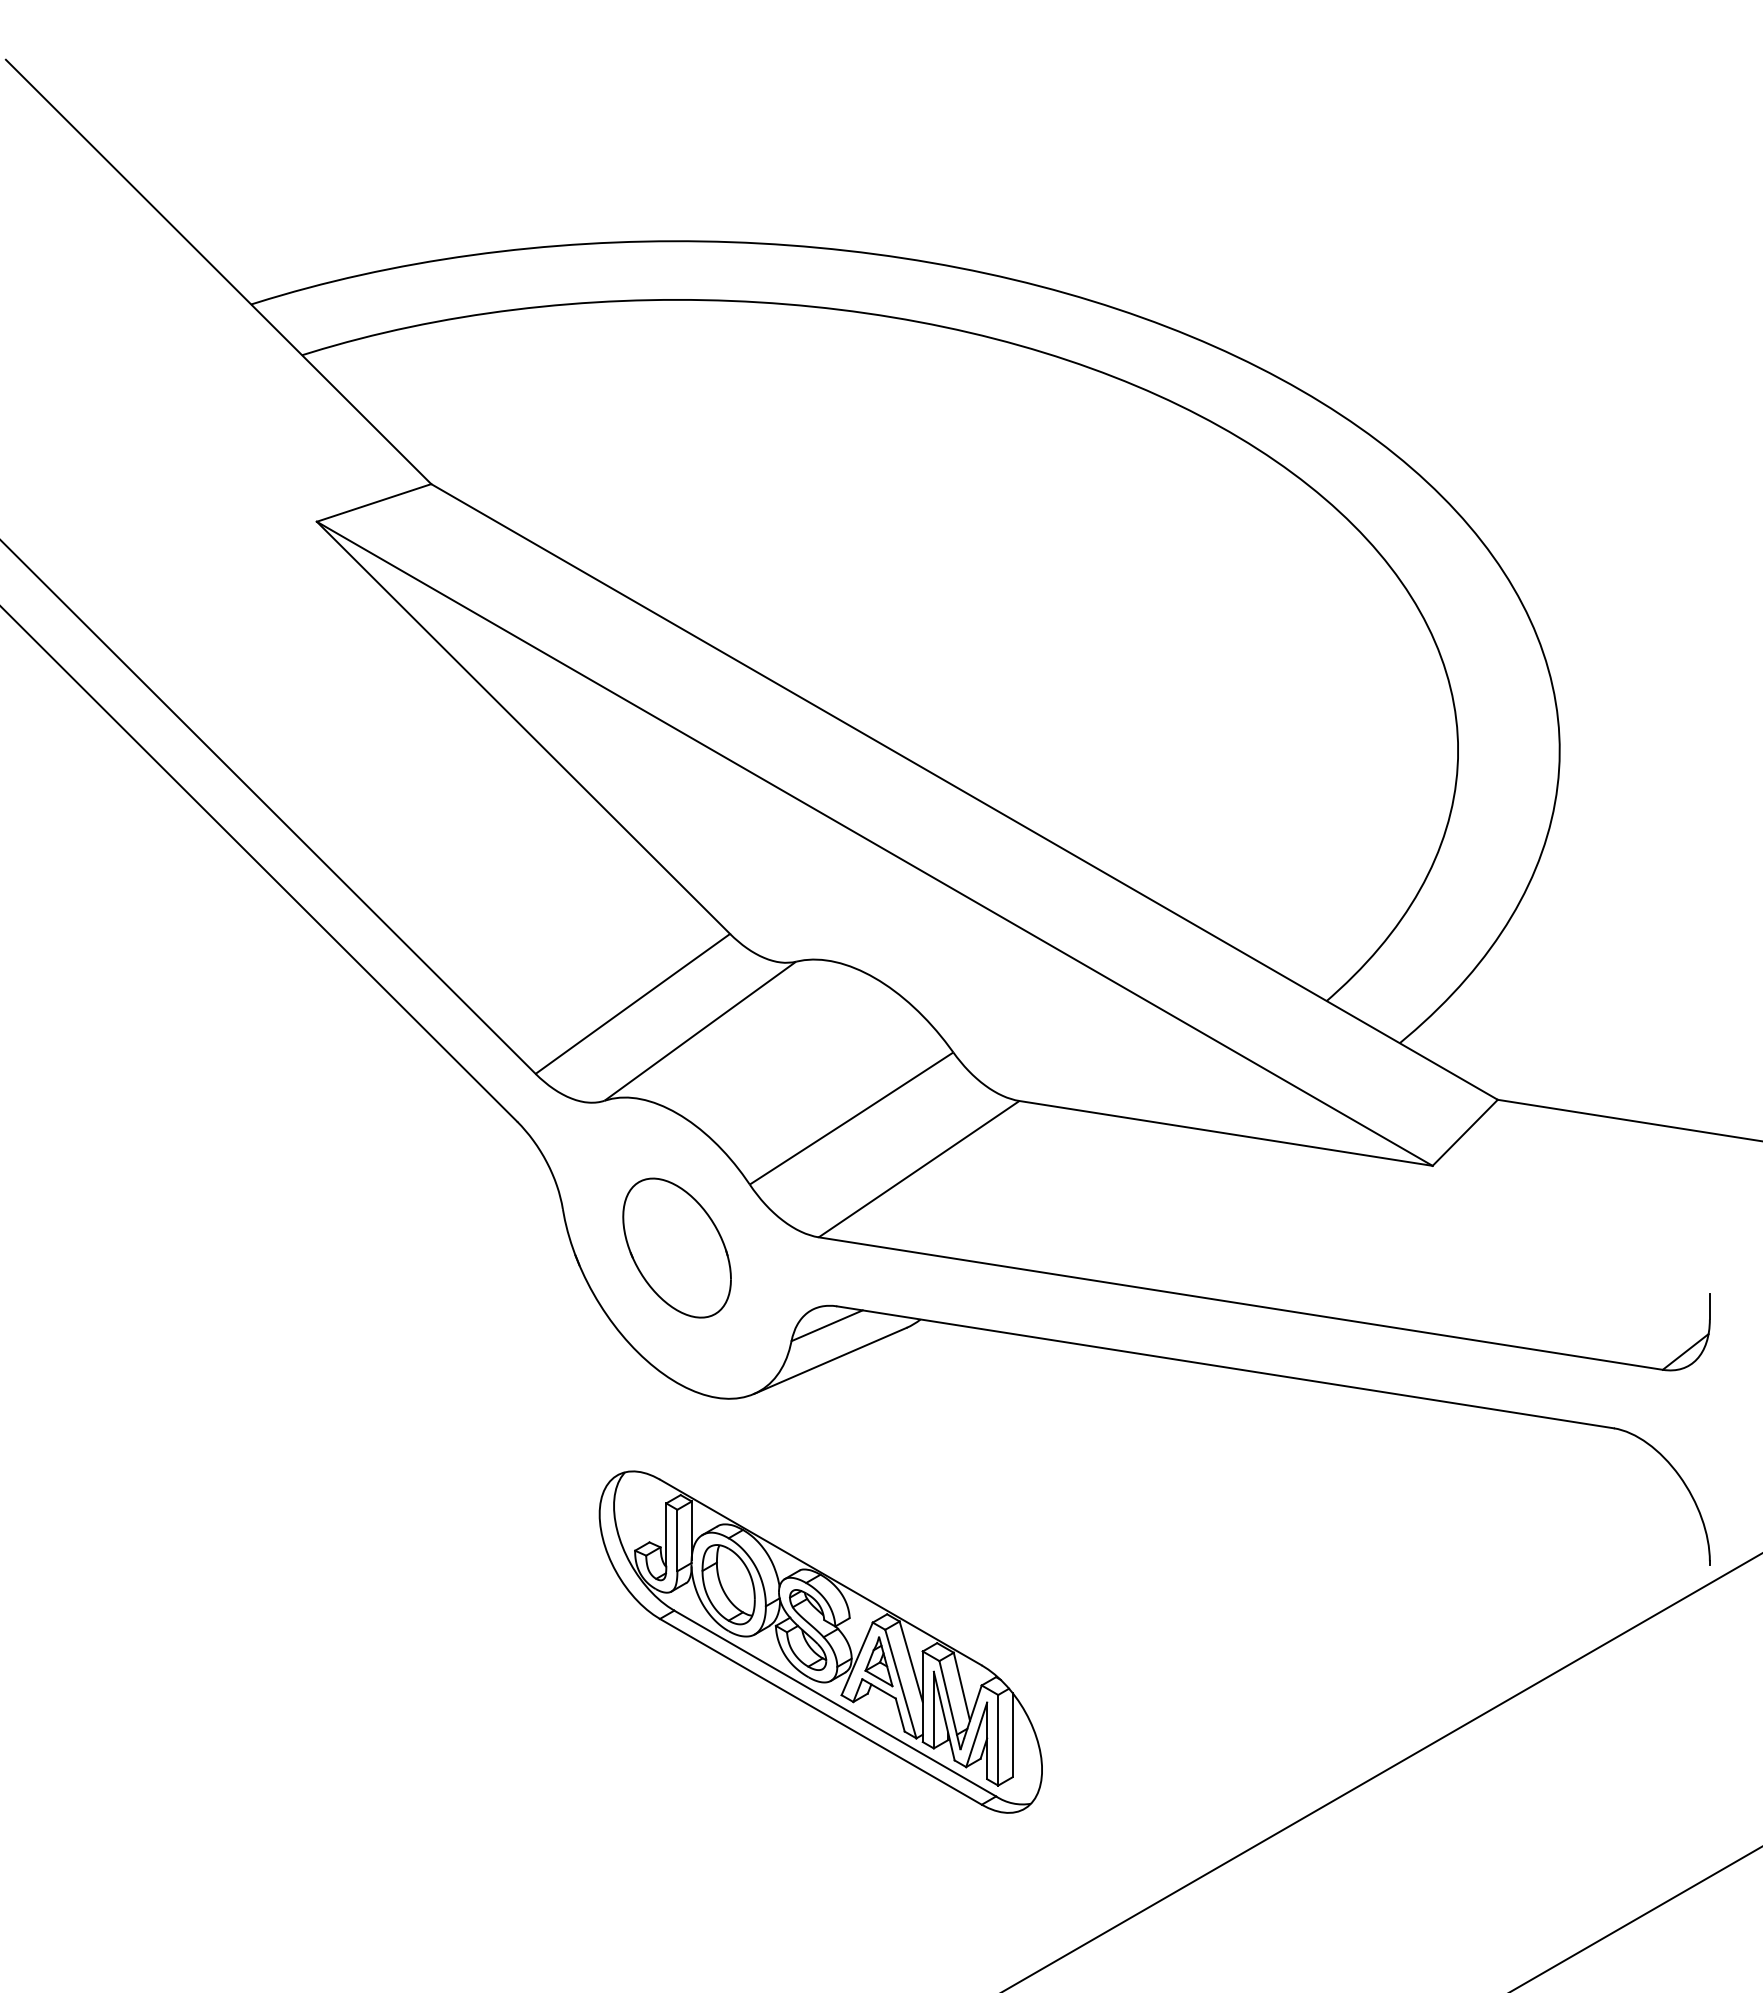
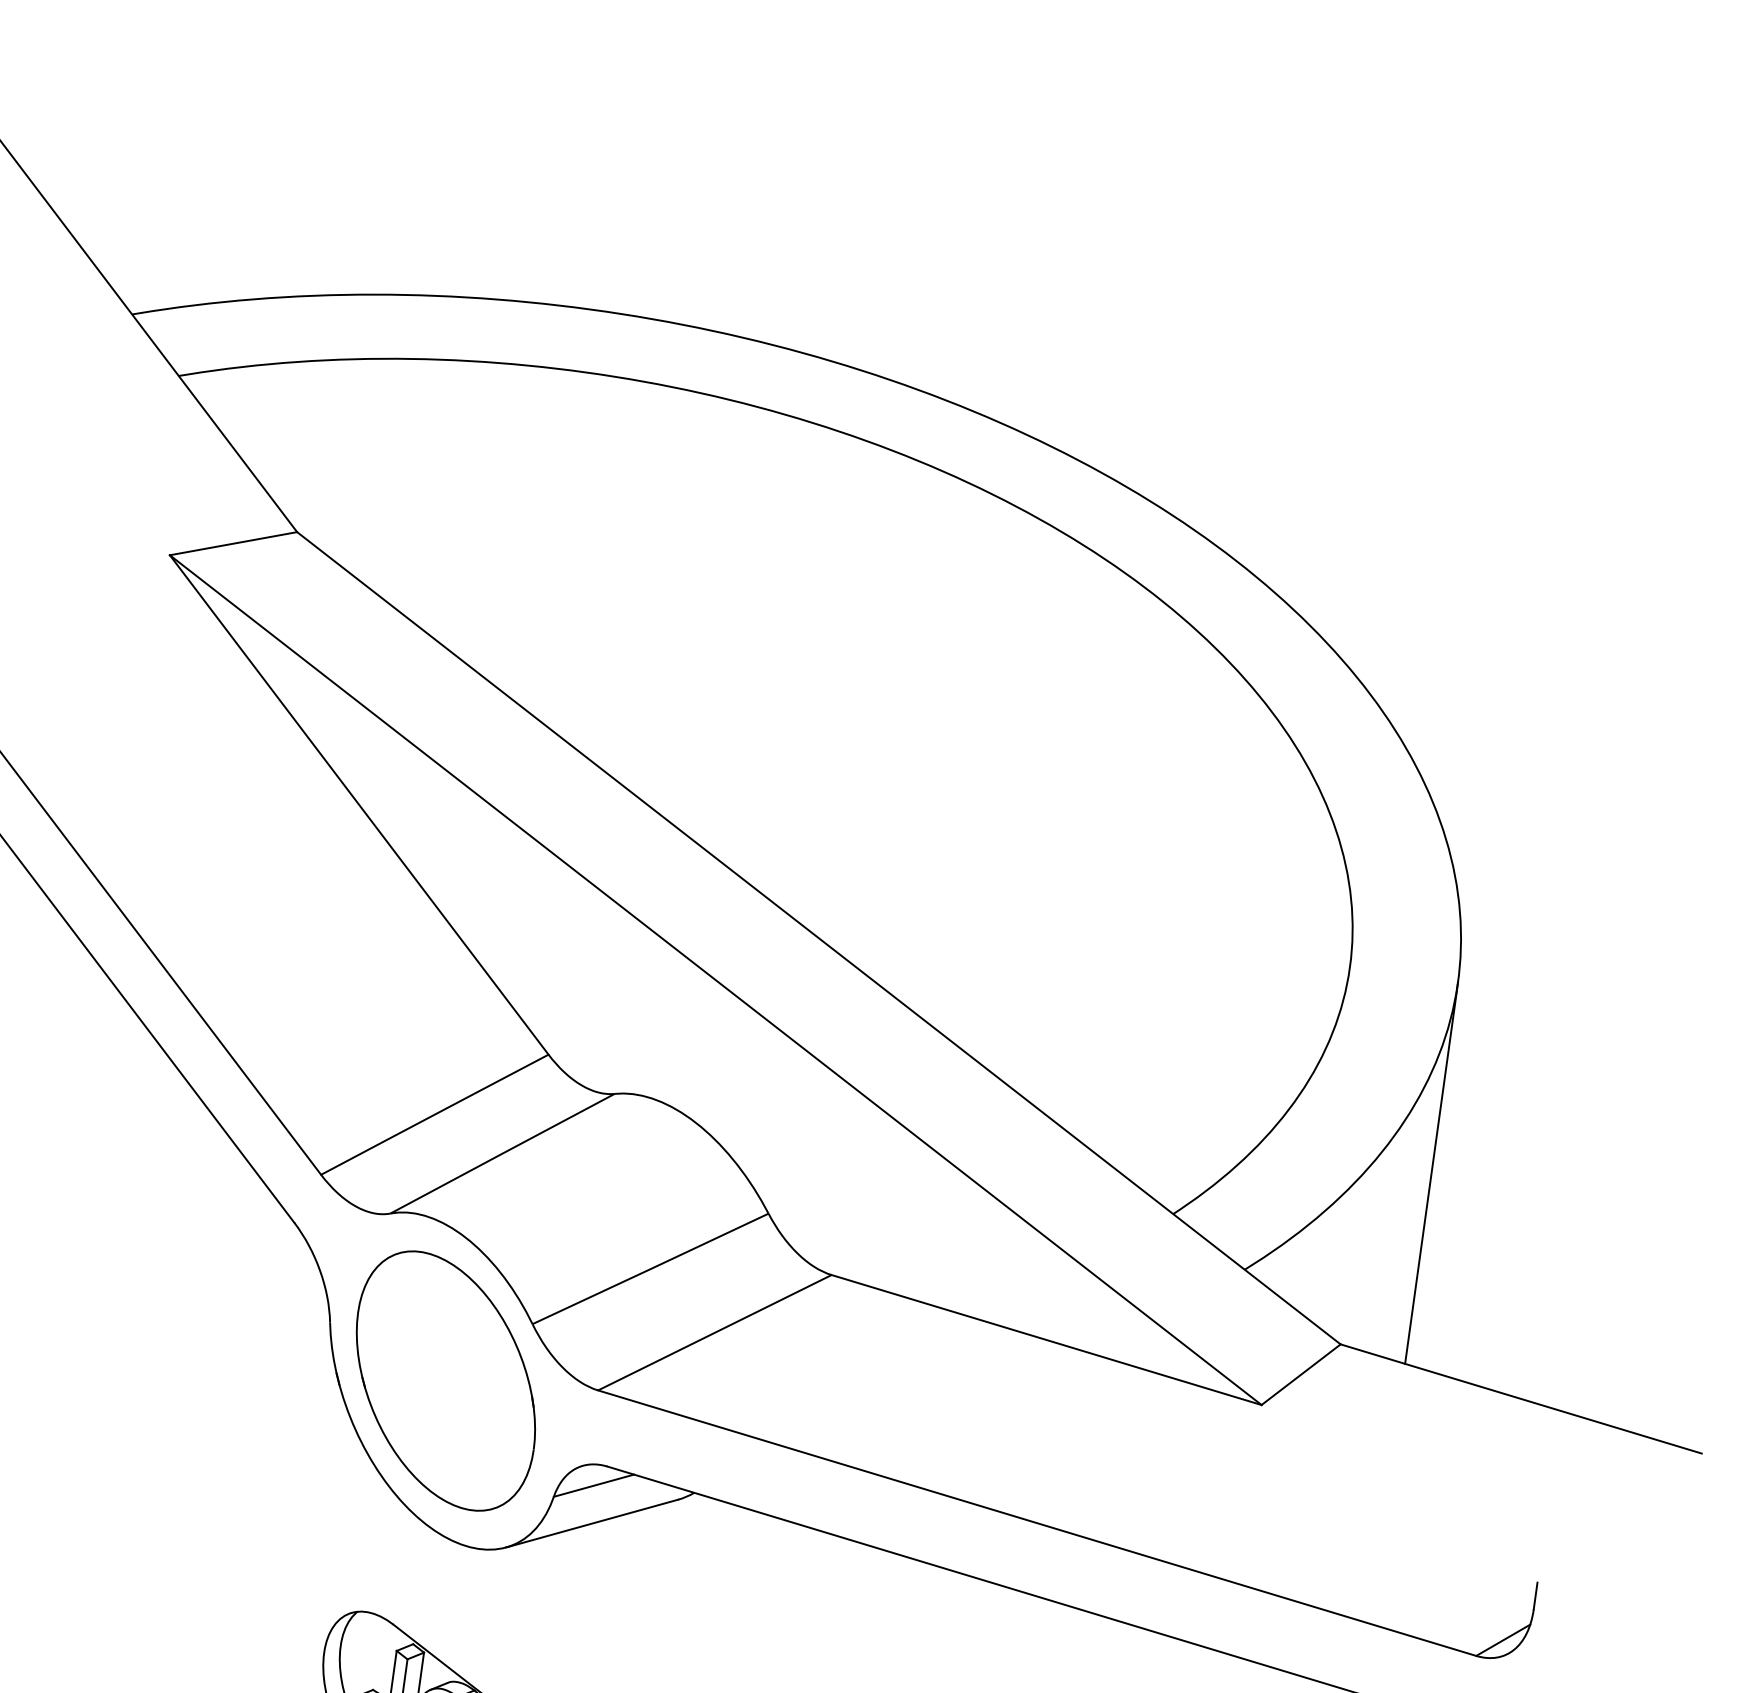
line: (1559, 929) -> (1431, 1172), added
part: (676, 1247) -> (445, 1380), size x1.67

